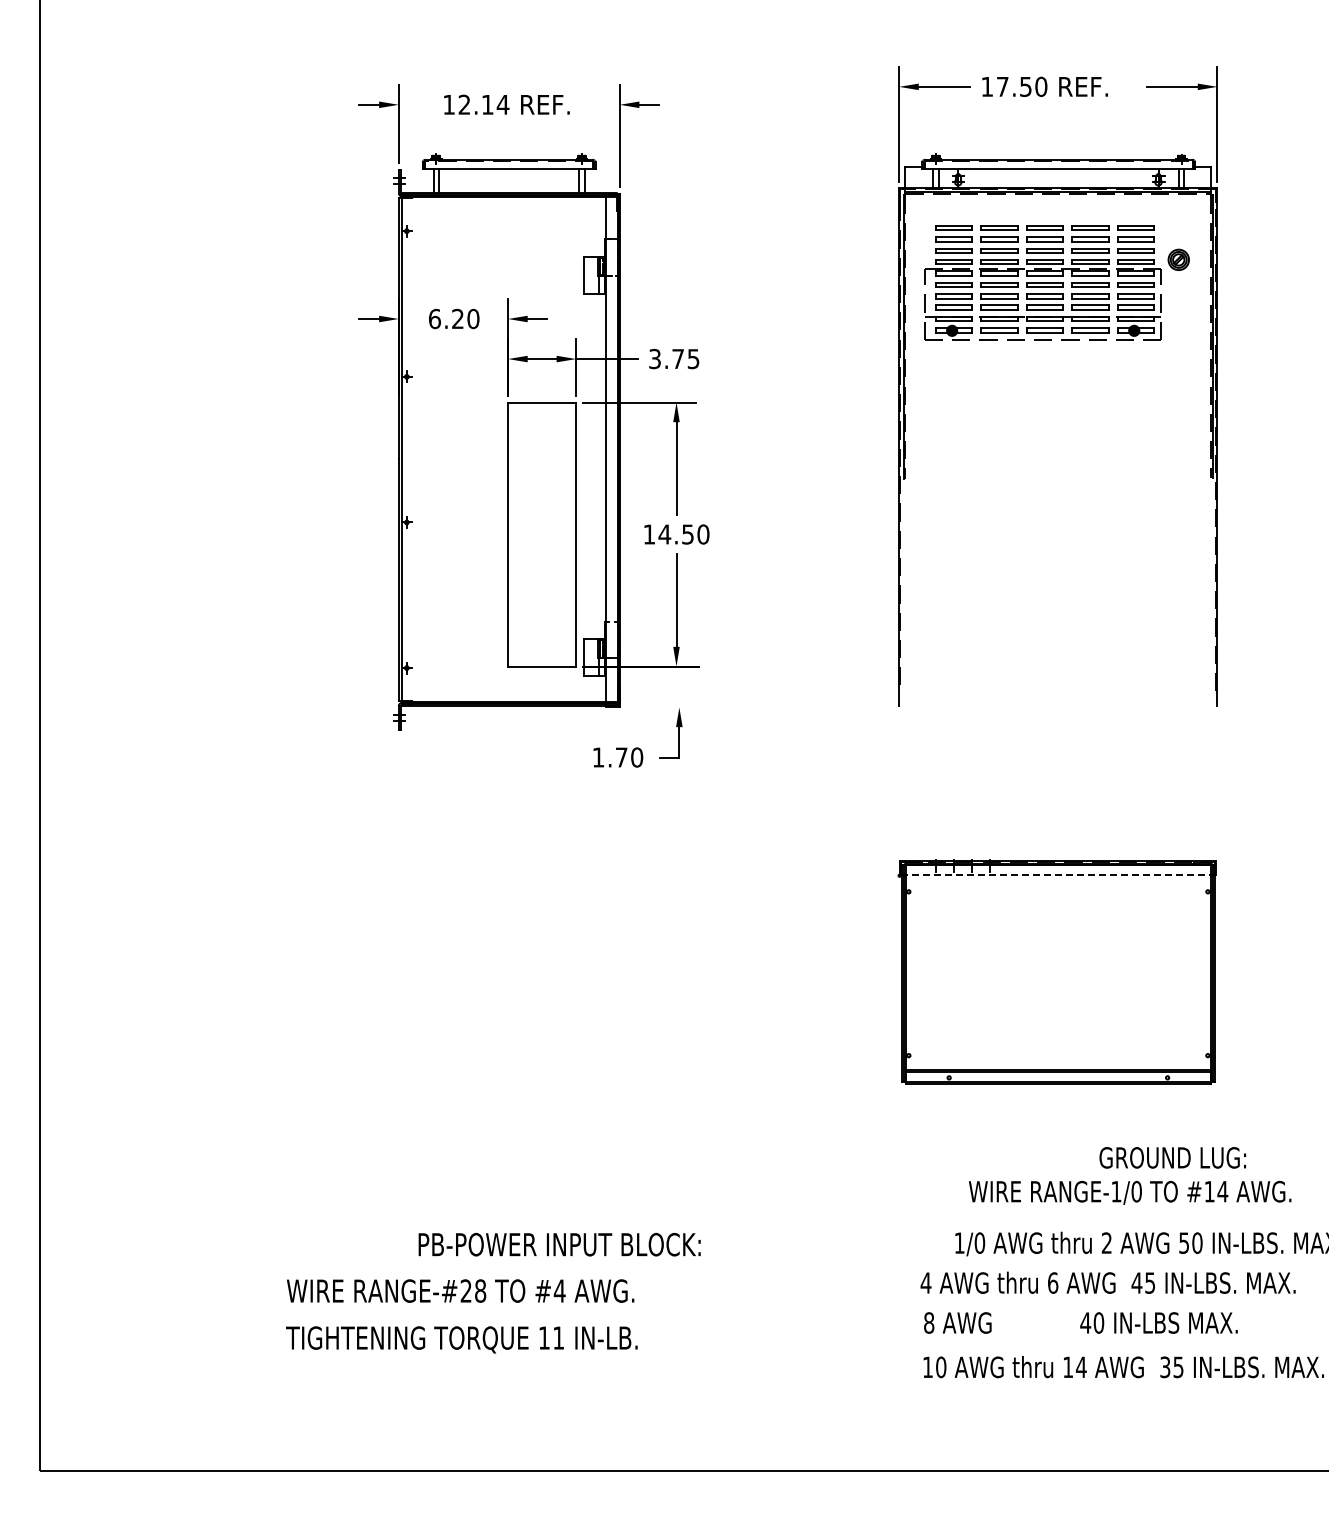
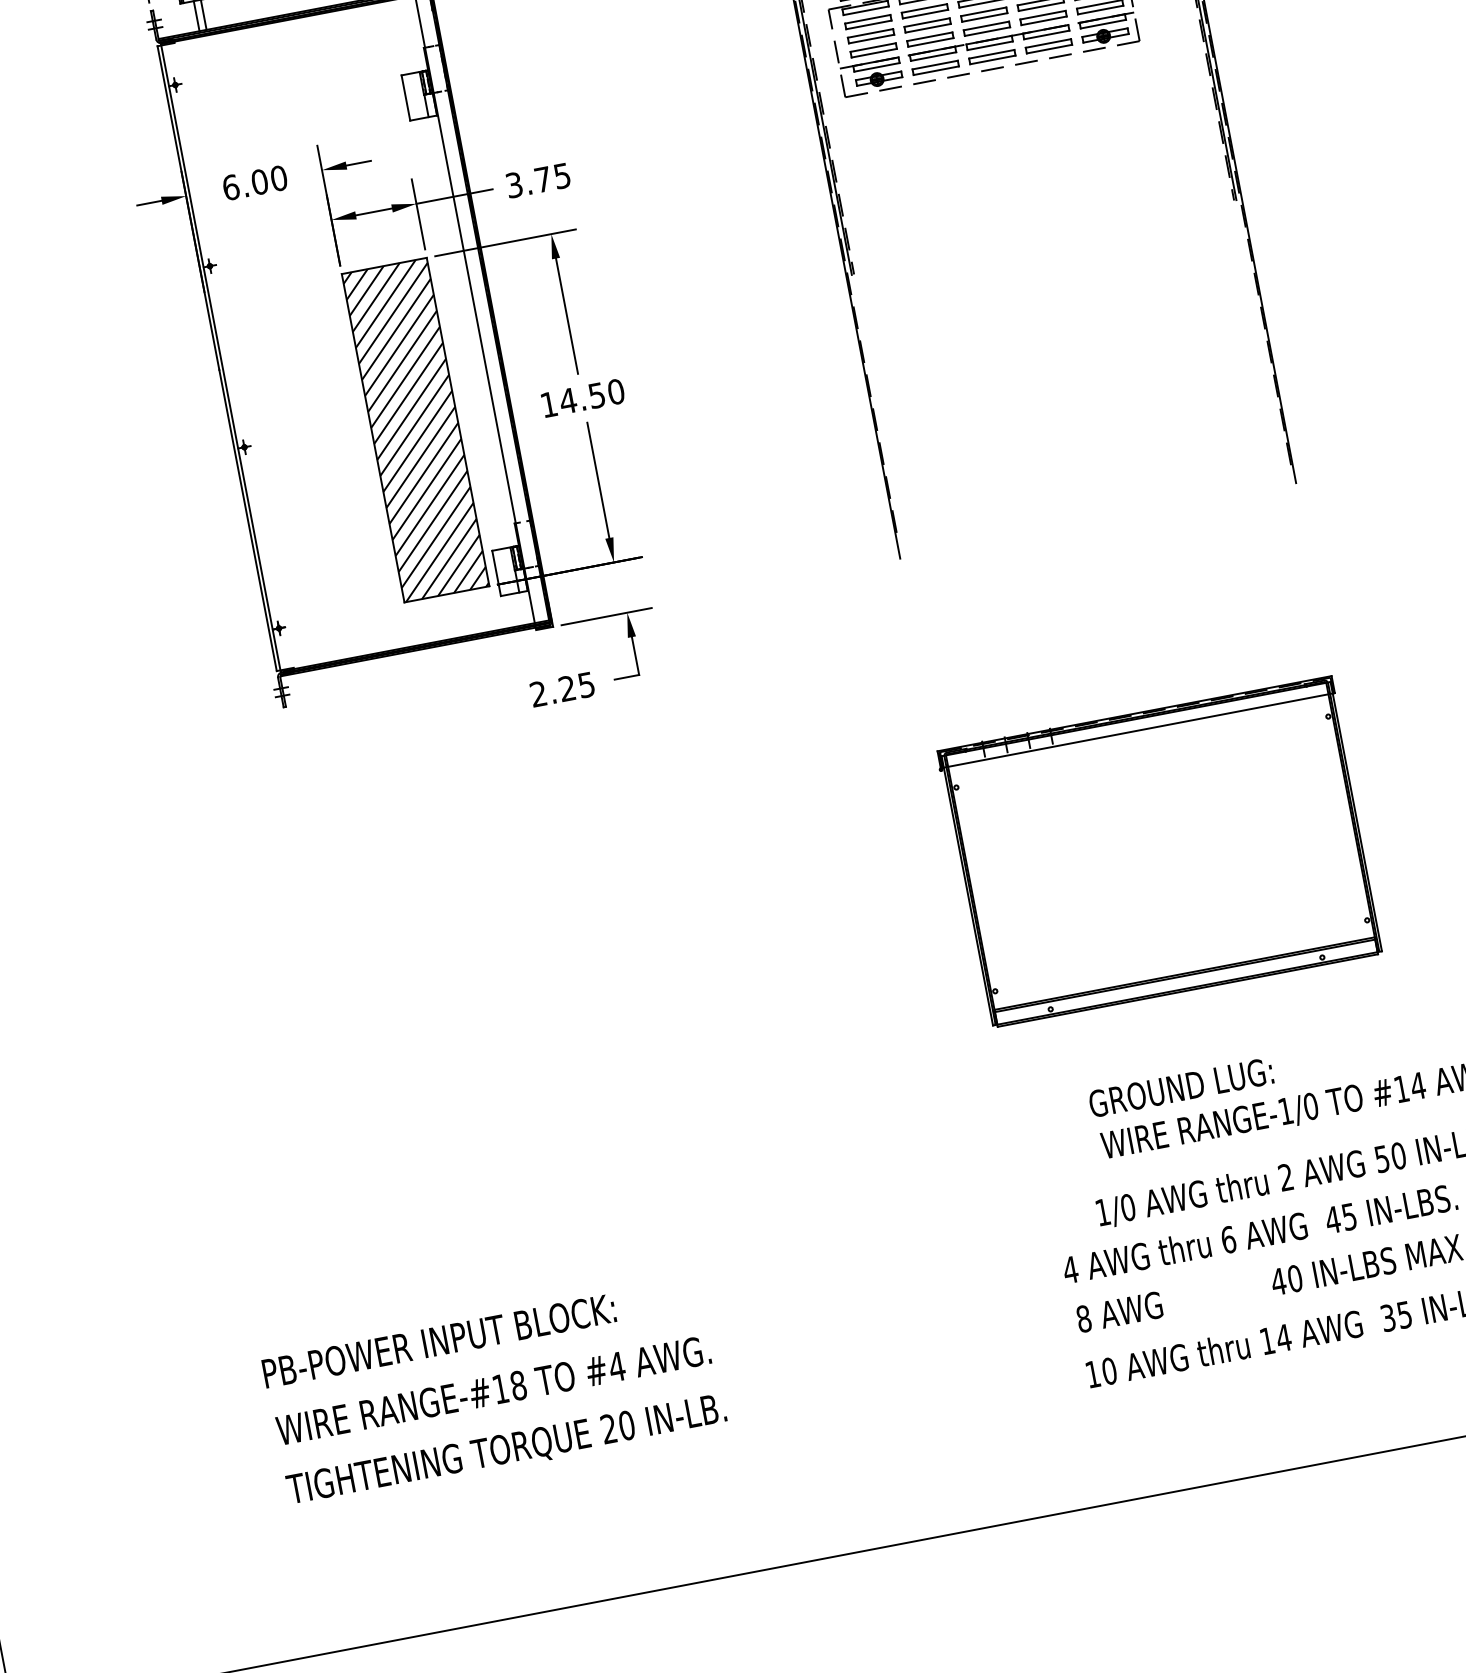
text: (458, 318) -> (260, 181), 6.20 -> 6.00
hatch: (542, 534) -> (416, 430), added
line: (662, 707) -> (606, 616), added
text: (617, 757) -> (562, 689), 1.70 -> 2.25
line: (1058, 874) -> (1138, 730), dashed -> solid
text: (1172, 1157) -> (1180, 1087), moved
text: (559, 1244) -> (438, 1340), moved
text: (465, 1290) -> (499, 1388), RANGE-#28 -> RANGE-#18
text: (551, 1337) -> (617, 1426), 11 -> 20

